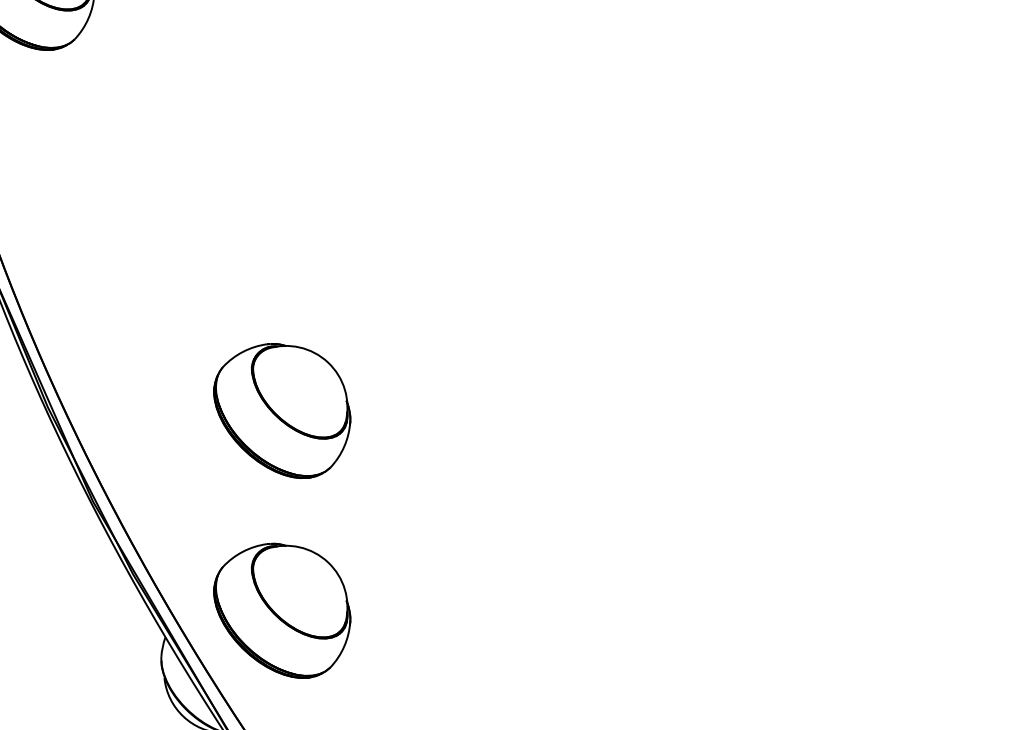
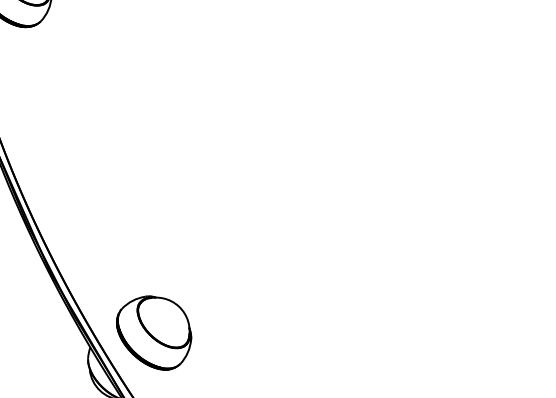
part: (283, 409) -> (154, 223), removed

